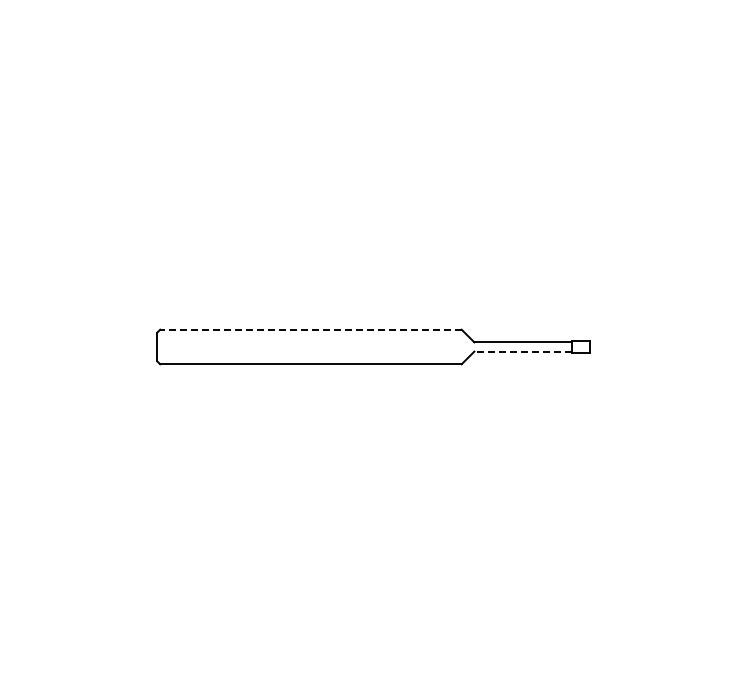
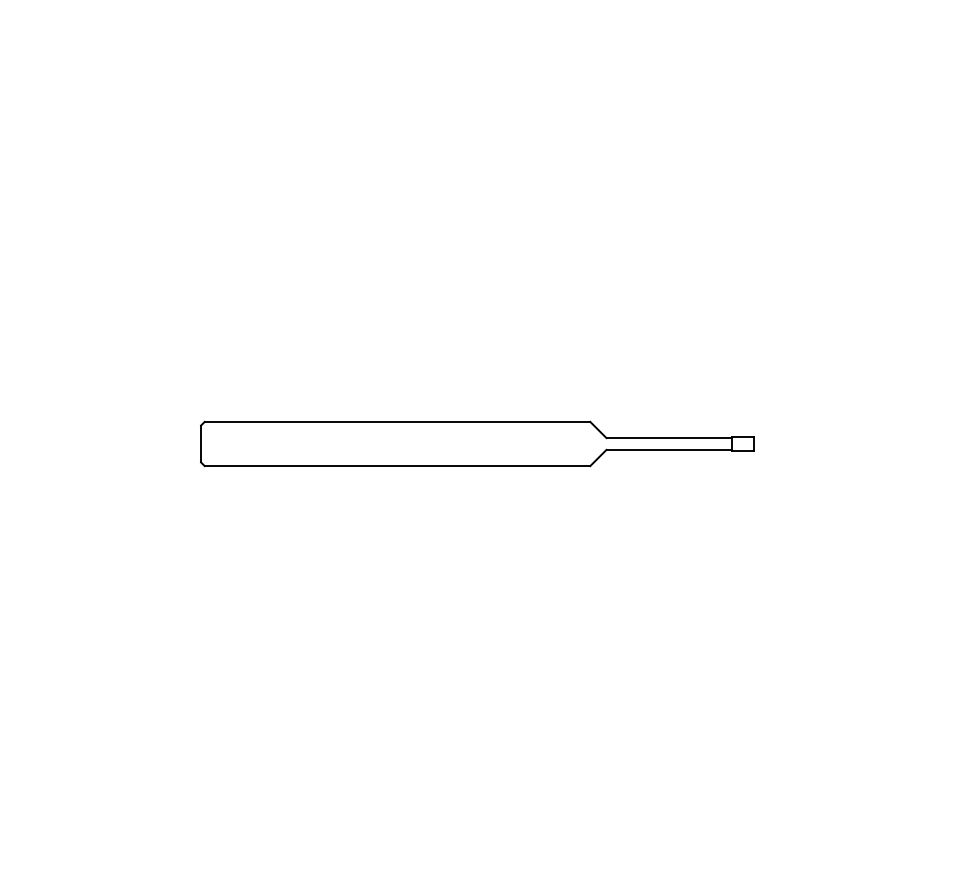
line: (310, 329) -> (396, 421), dashed -> solid
line: (523, 351) -> (669, 449), dashed -> solid

